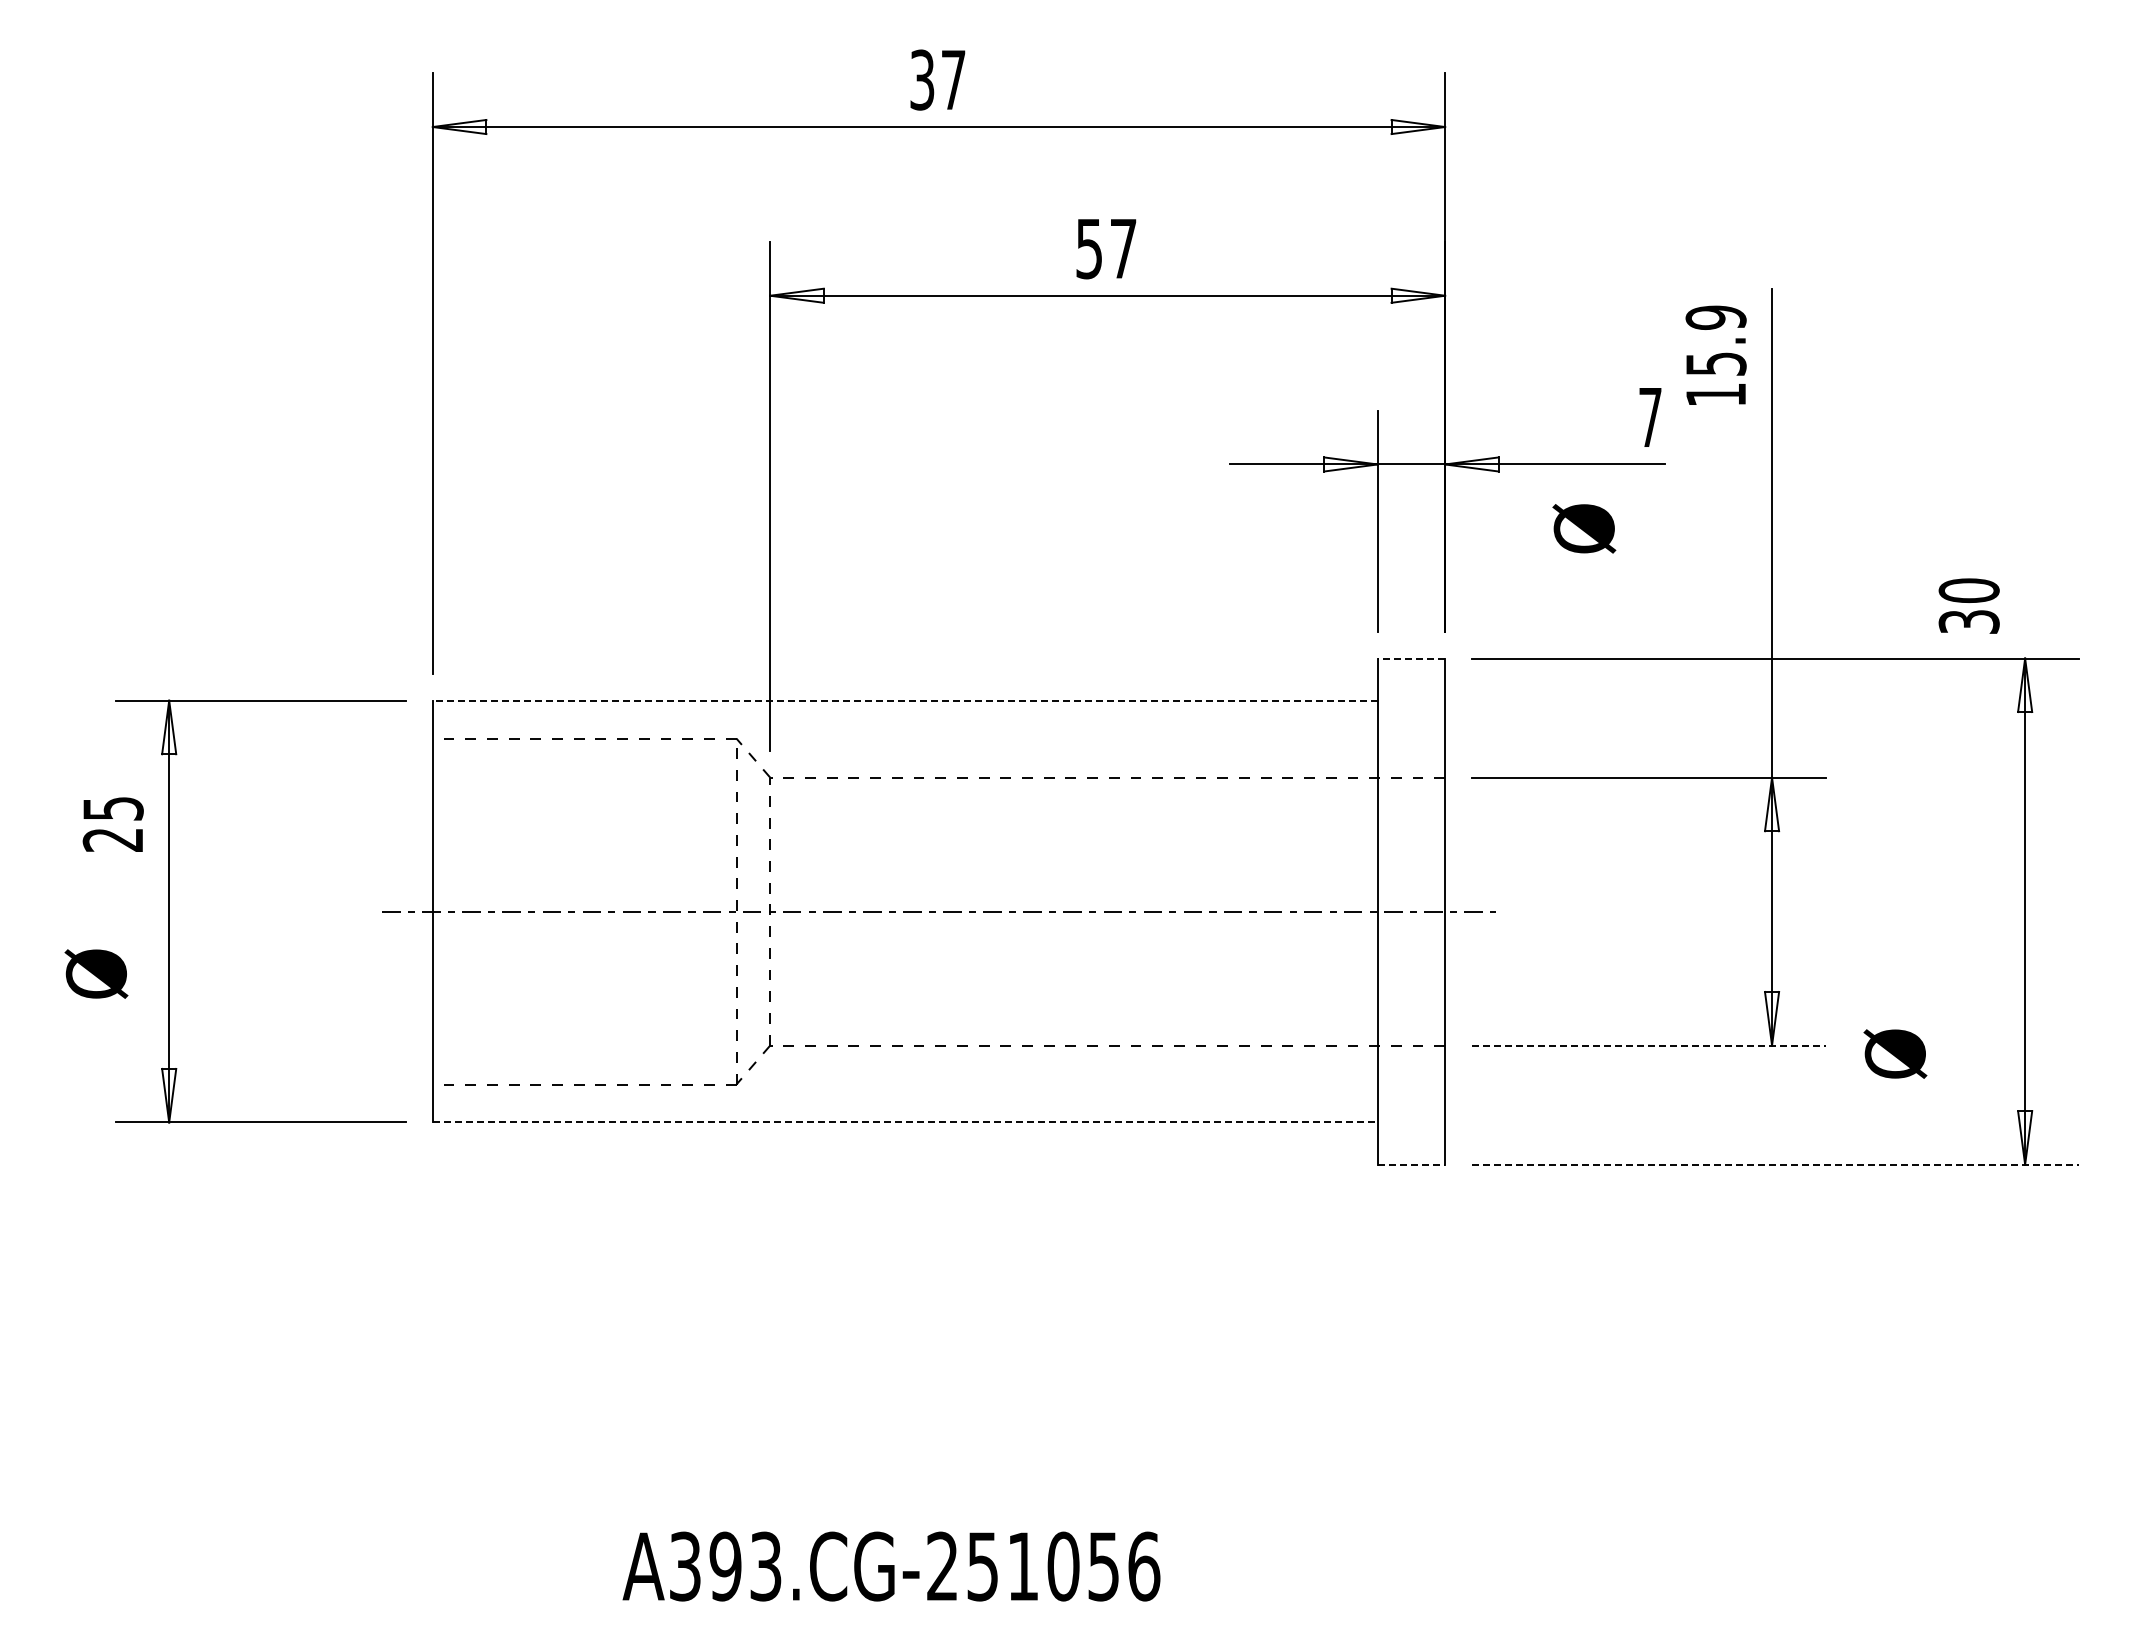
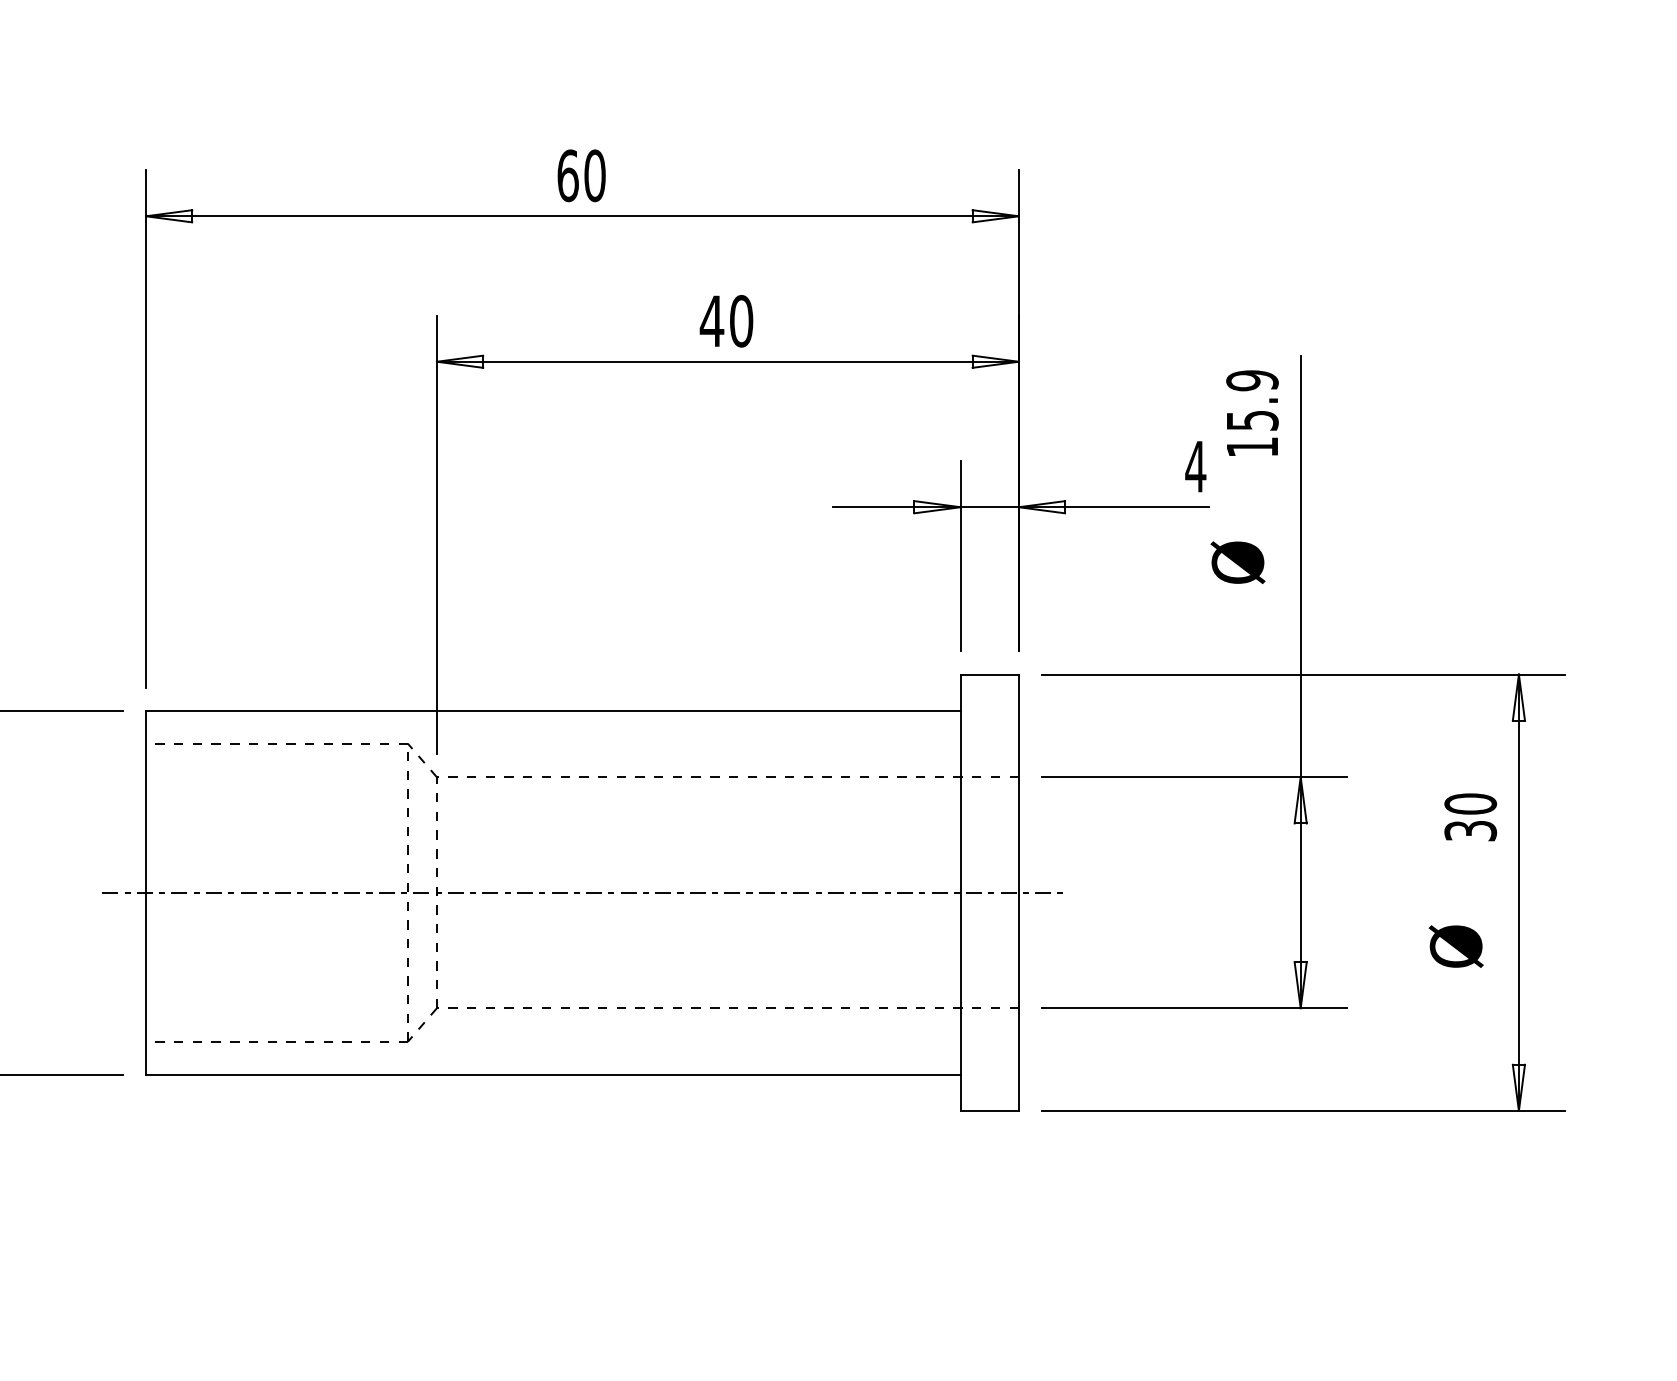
text: (937, 79) -> (581, 175), 37 -> 60
text: (1106, 248) -> (726, 321), 57 -> 40
text: (1650, 417) -> (1195, 466), 7 -> 4
text: (1584, 528) -> (1238, 562), moved
text: (1968, 605) -> (1470, 816), moved
line: (1411, 658) -> (989, 674), dashed -> solid
line: (904, 700) -> (552, 710), dashed -> solid
line: (1648, 1045) -> (1194, 1008), dashed -> solid
text: (1895, 1053) -> (1456, 946), moved
line: (905, 1122) -> (553, 1074), dashed -> solid
line: (1411, 1164) -> (989, 1110), dashed -> solid
line: (1775, 1164) -> (1303, 1110), dashed -> solid

